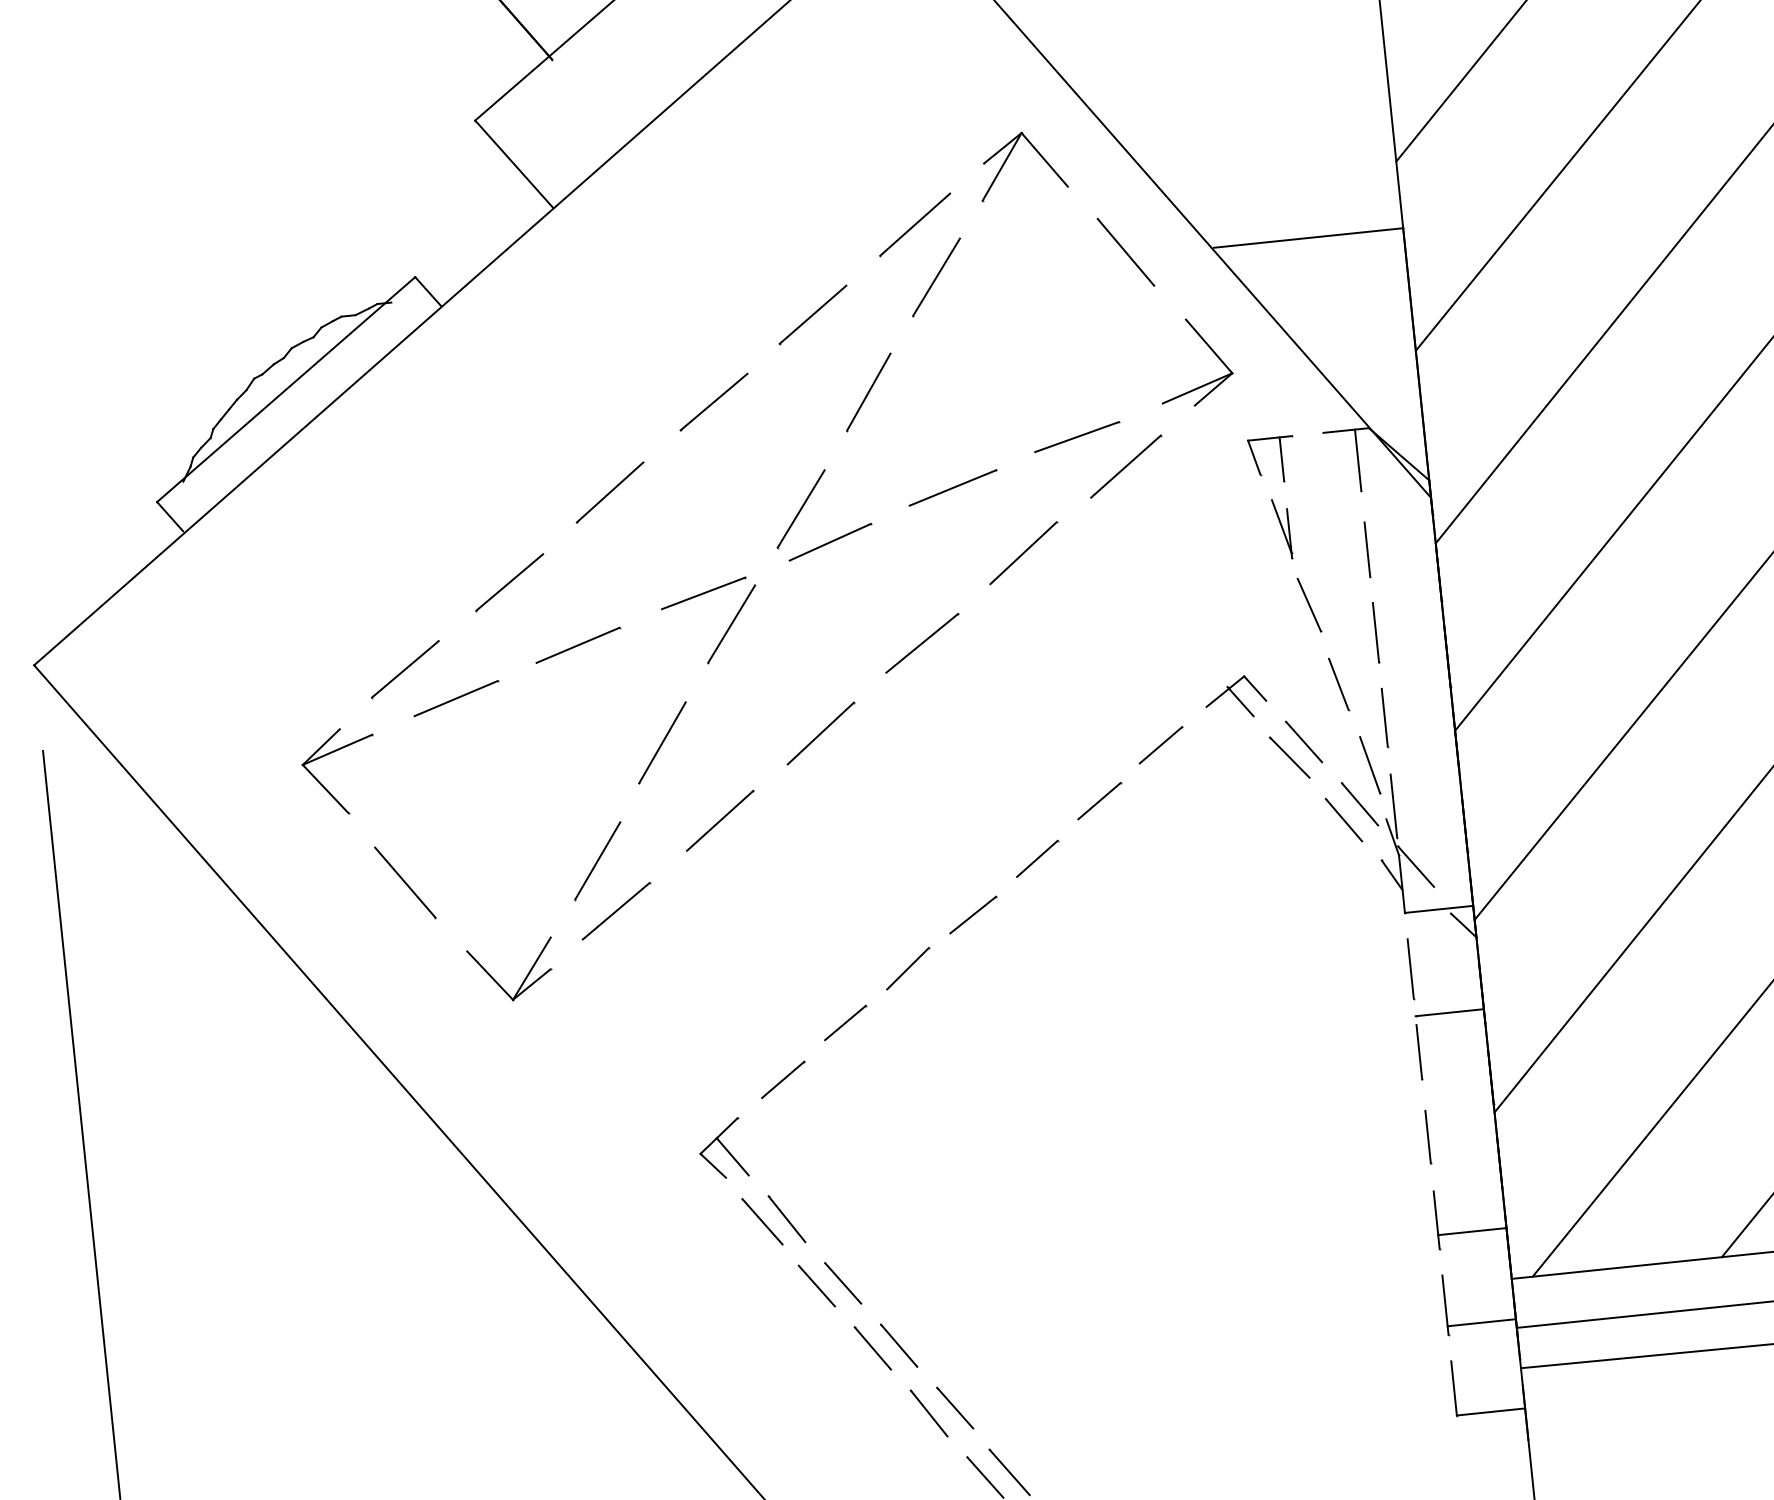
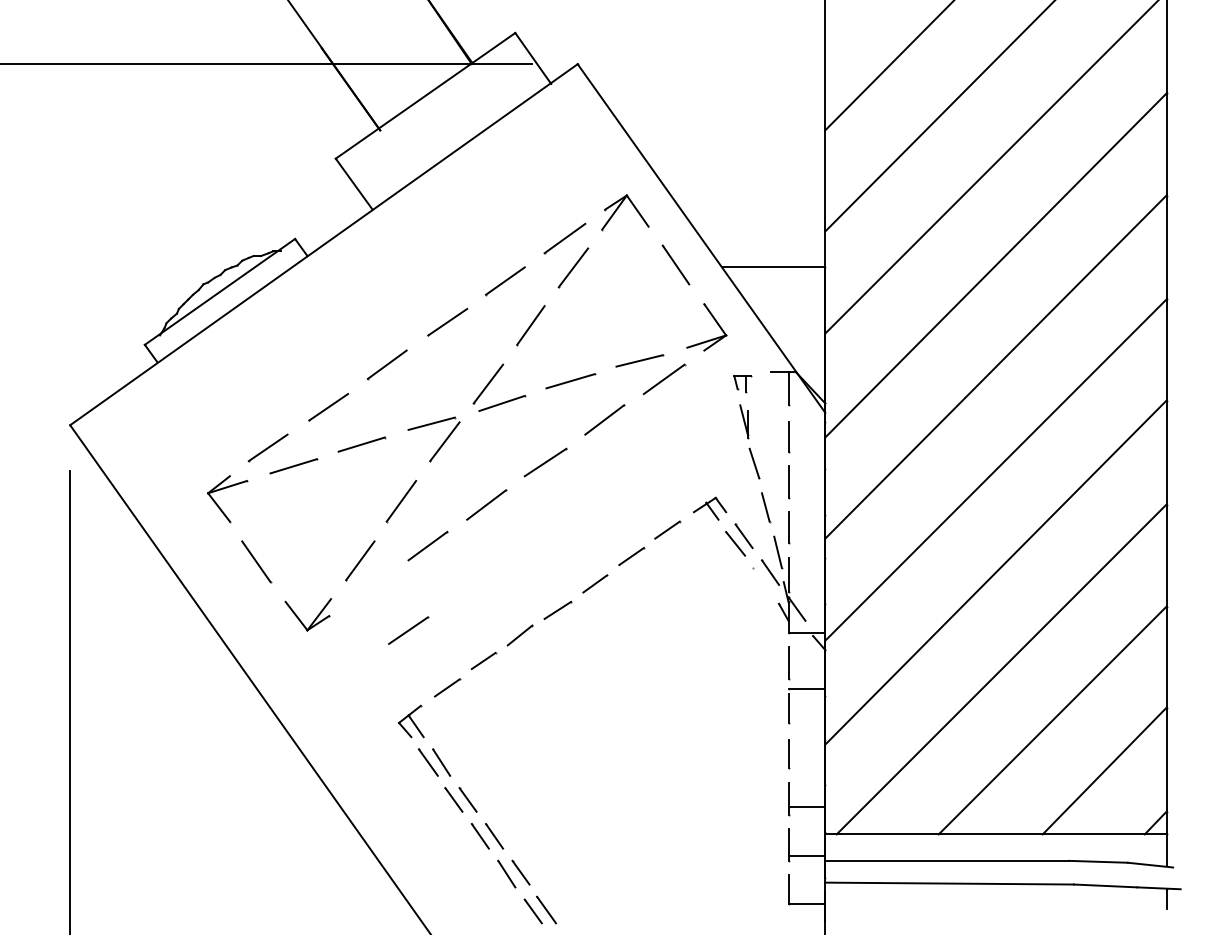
part: (1272, 461) -> (742, 384), size x0.7
line: (1342, 818) -> (760, 579), removed
line: (616, 910) -> (408, 630), moved

